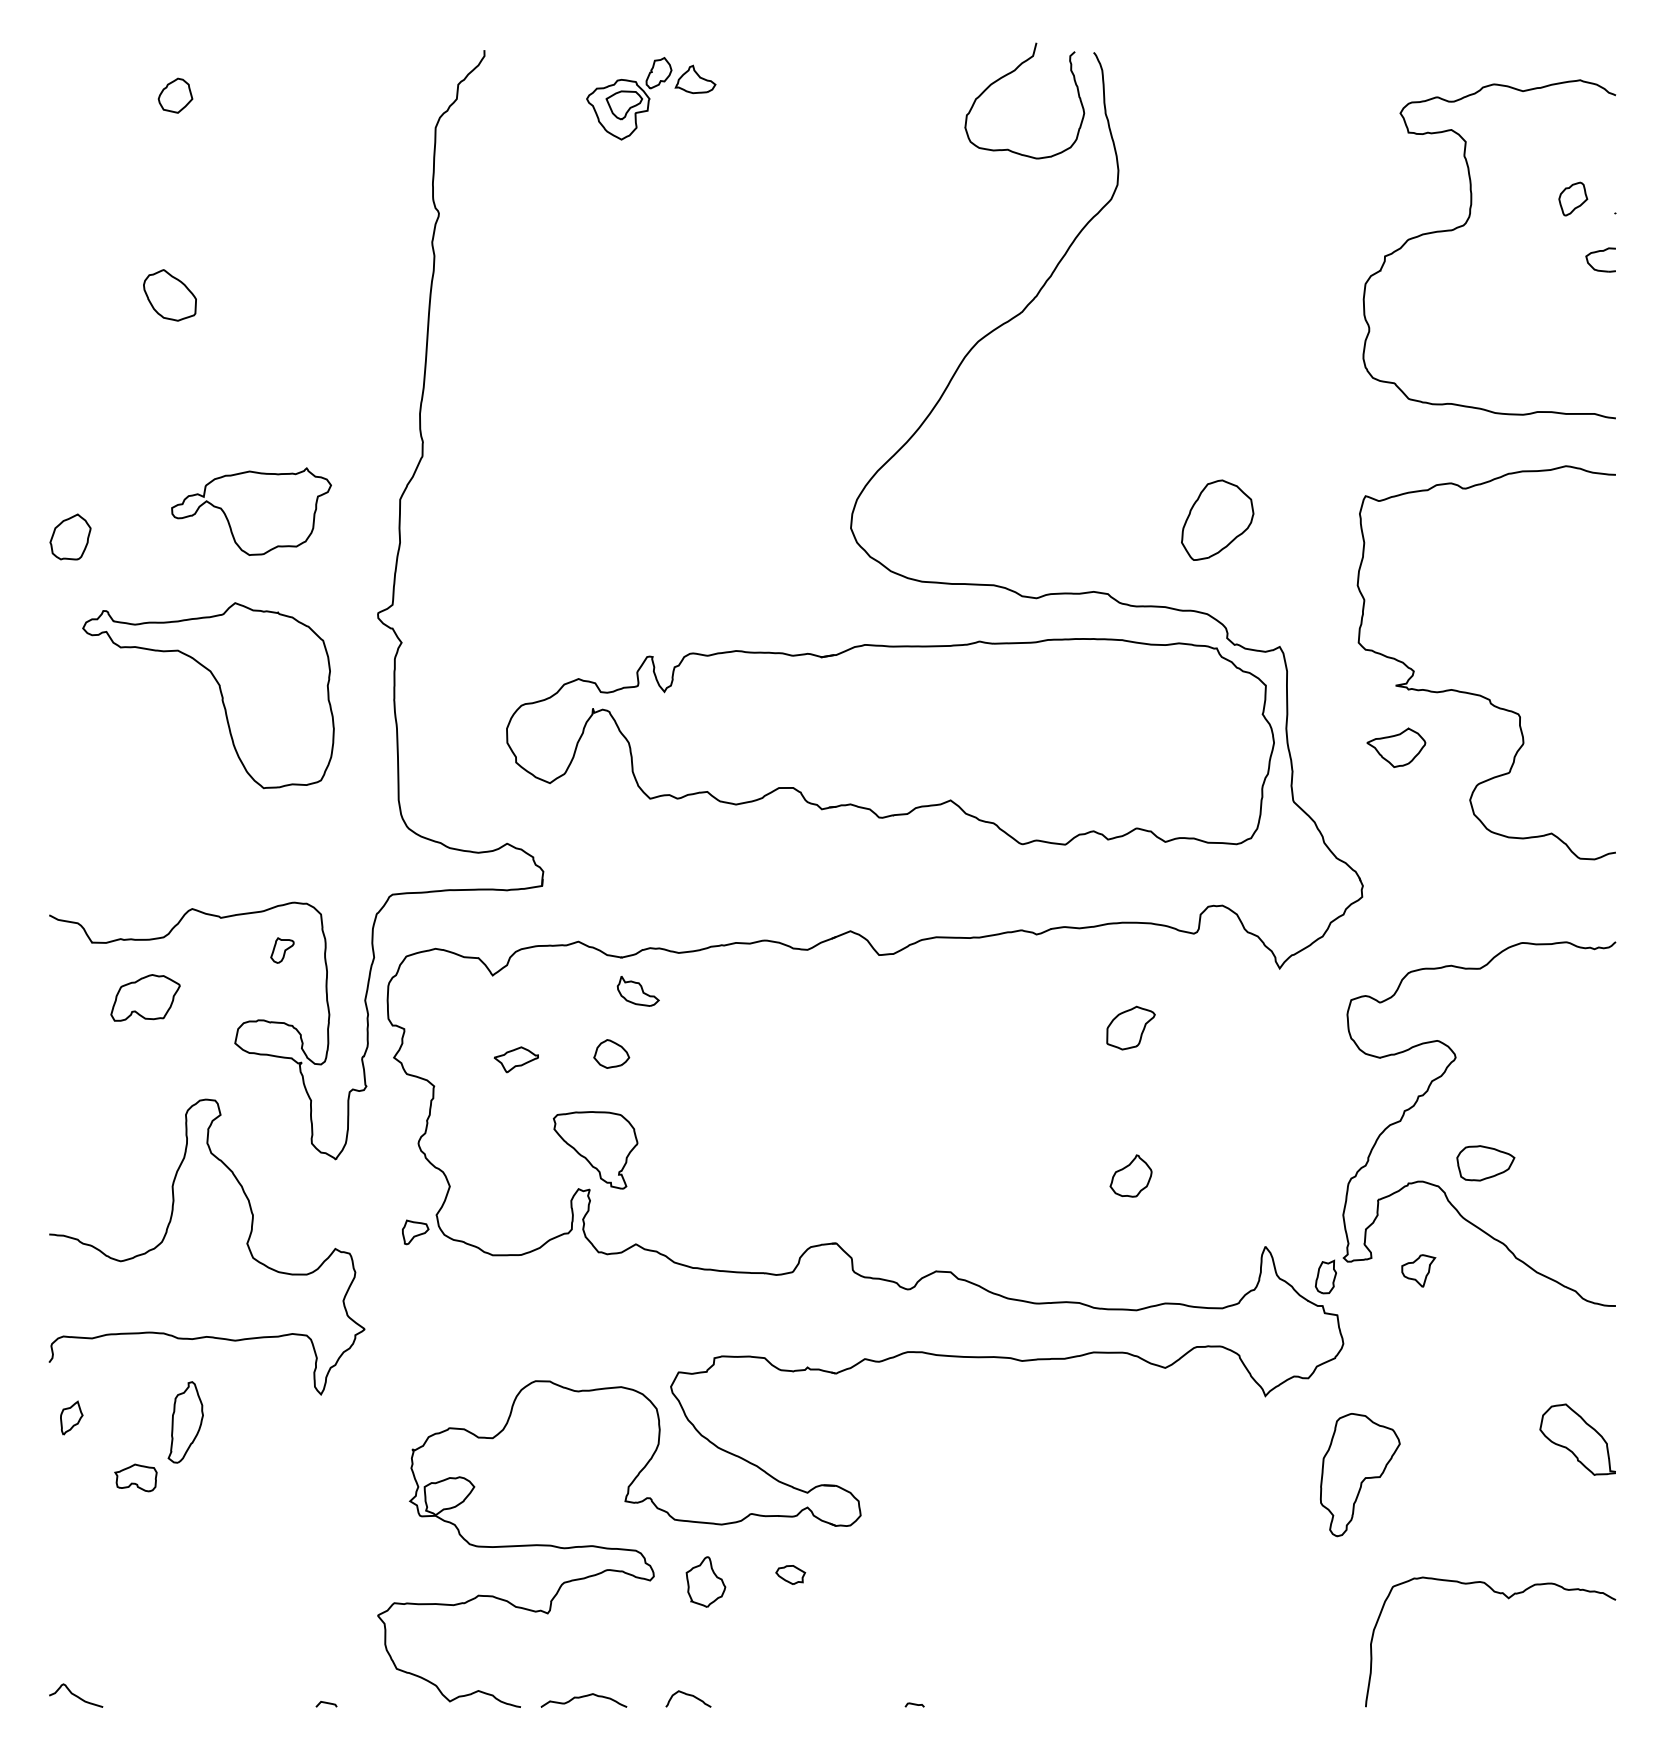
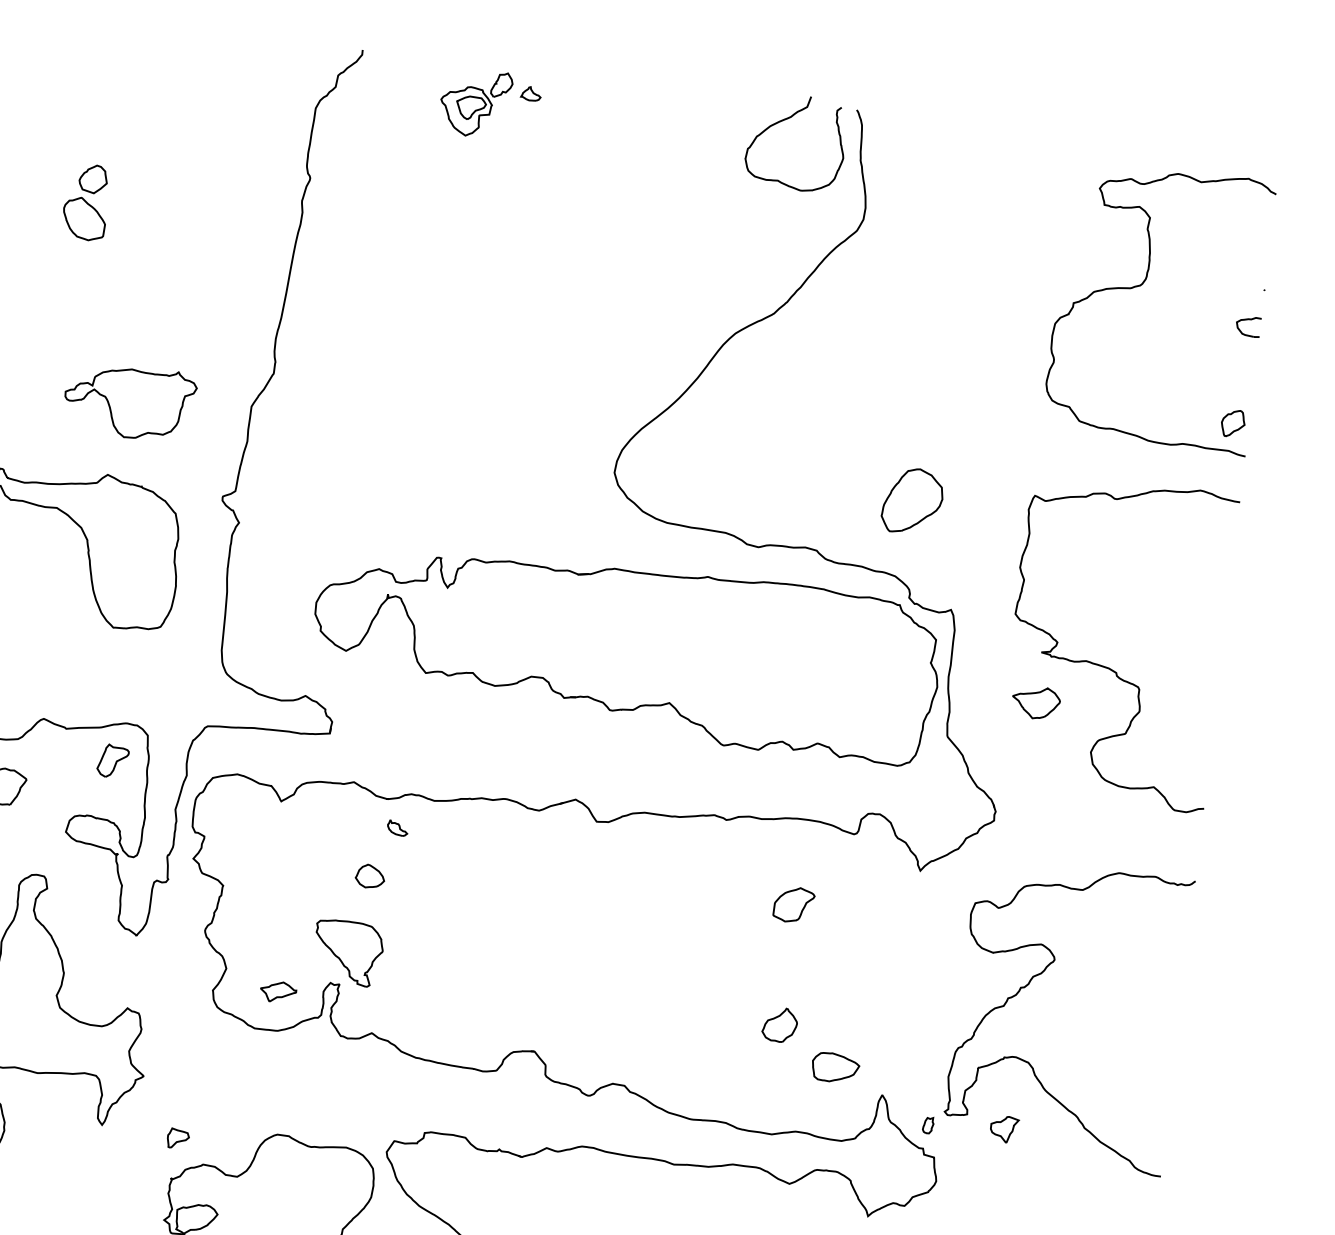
part: (695, 79) -> (531, 93), size x0.6
part: (175, 95) -> (93, 179), moved
part: (1573, 198) -> (1233, 423), moved
part: (282, 950) -> (113, 761), size x1.6
part: (637, 991) -> (397, 828), size x0.6
part: (515, 1059) -> (277, 991), moved
part: (1485, 1163) -> (835, 1068), moved
part: (415, 1232) -> (178, 1138), moved
part: (1325, 1276) -> (928, 1124), size x0.6

